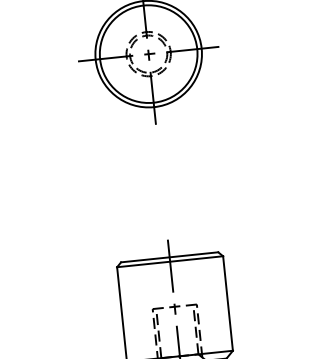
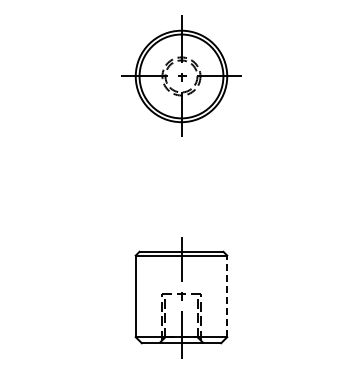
line: (228, 303) -> (227, 296), solid -> dashed

